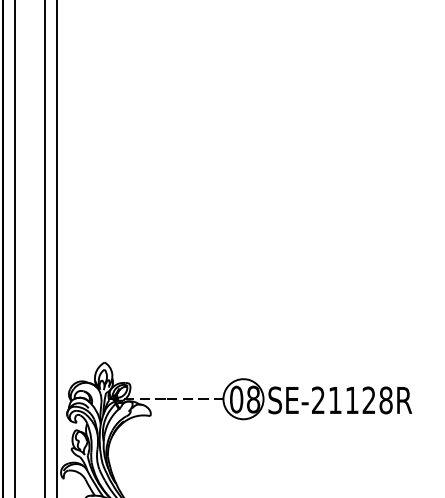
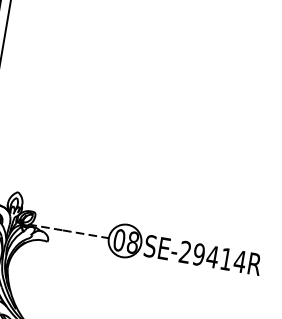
text: (360, 400) -> (219, 258), SE-21128R -> SE-29414R

